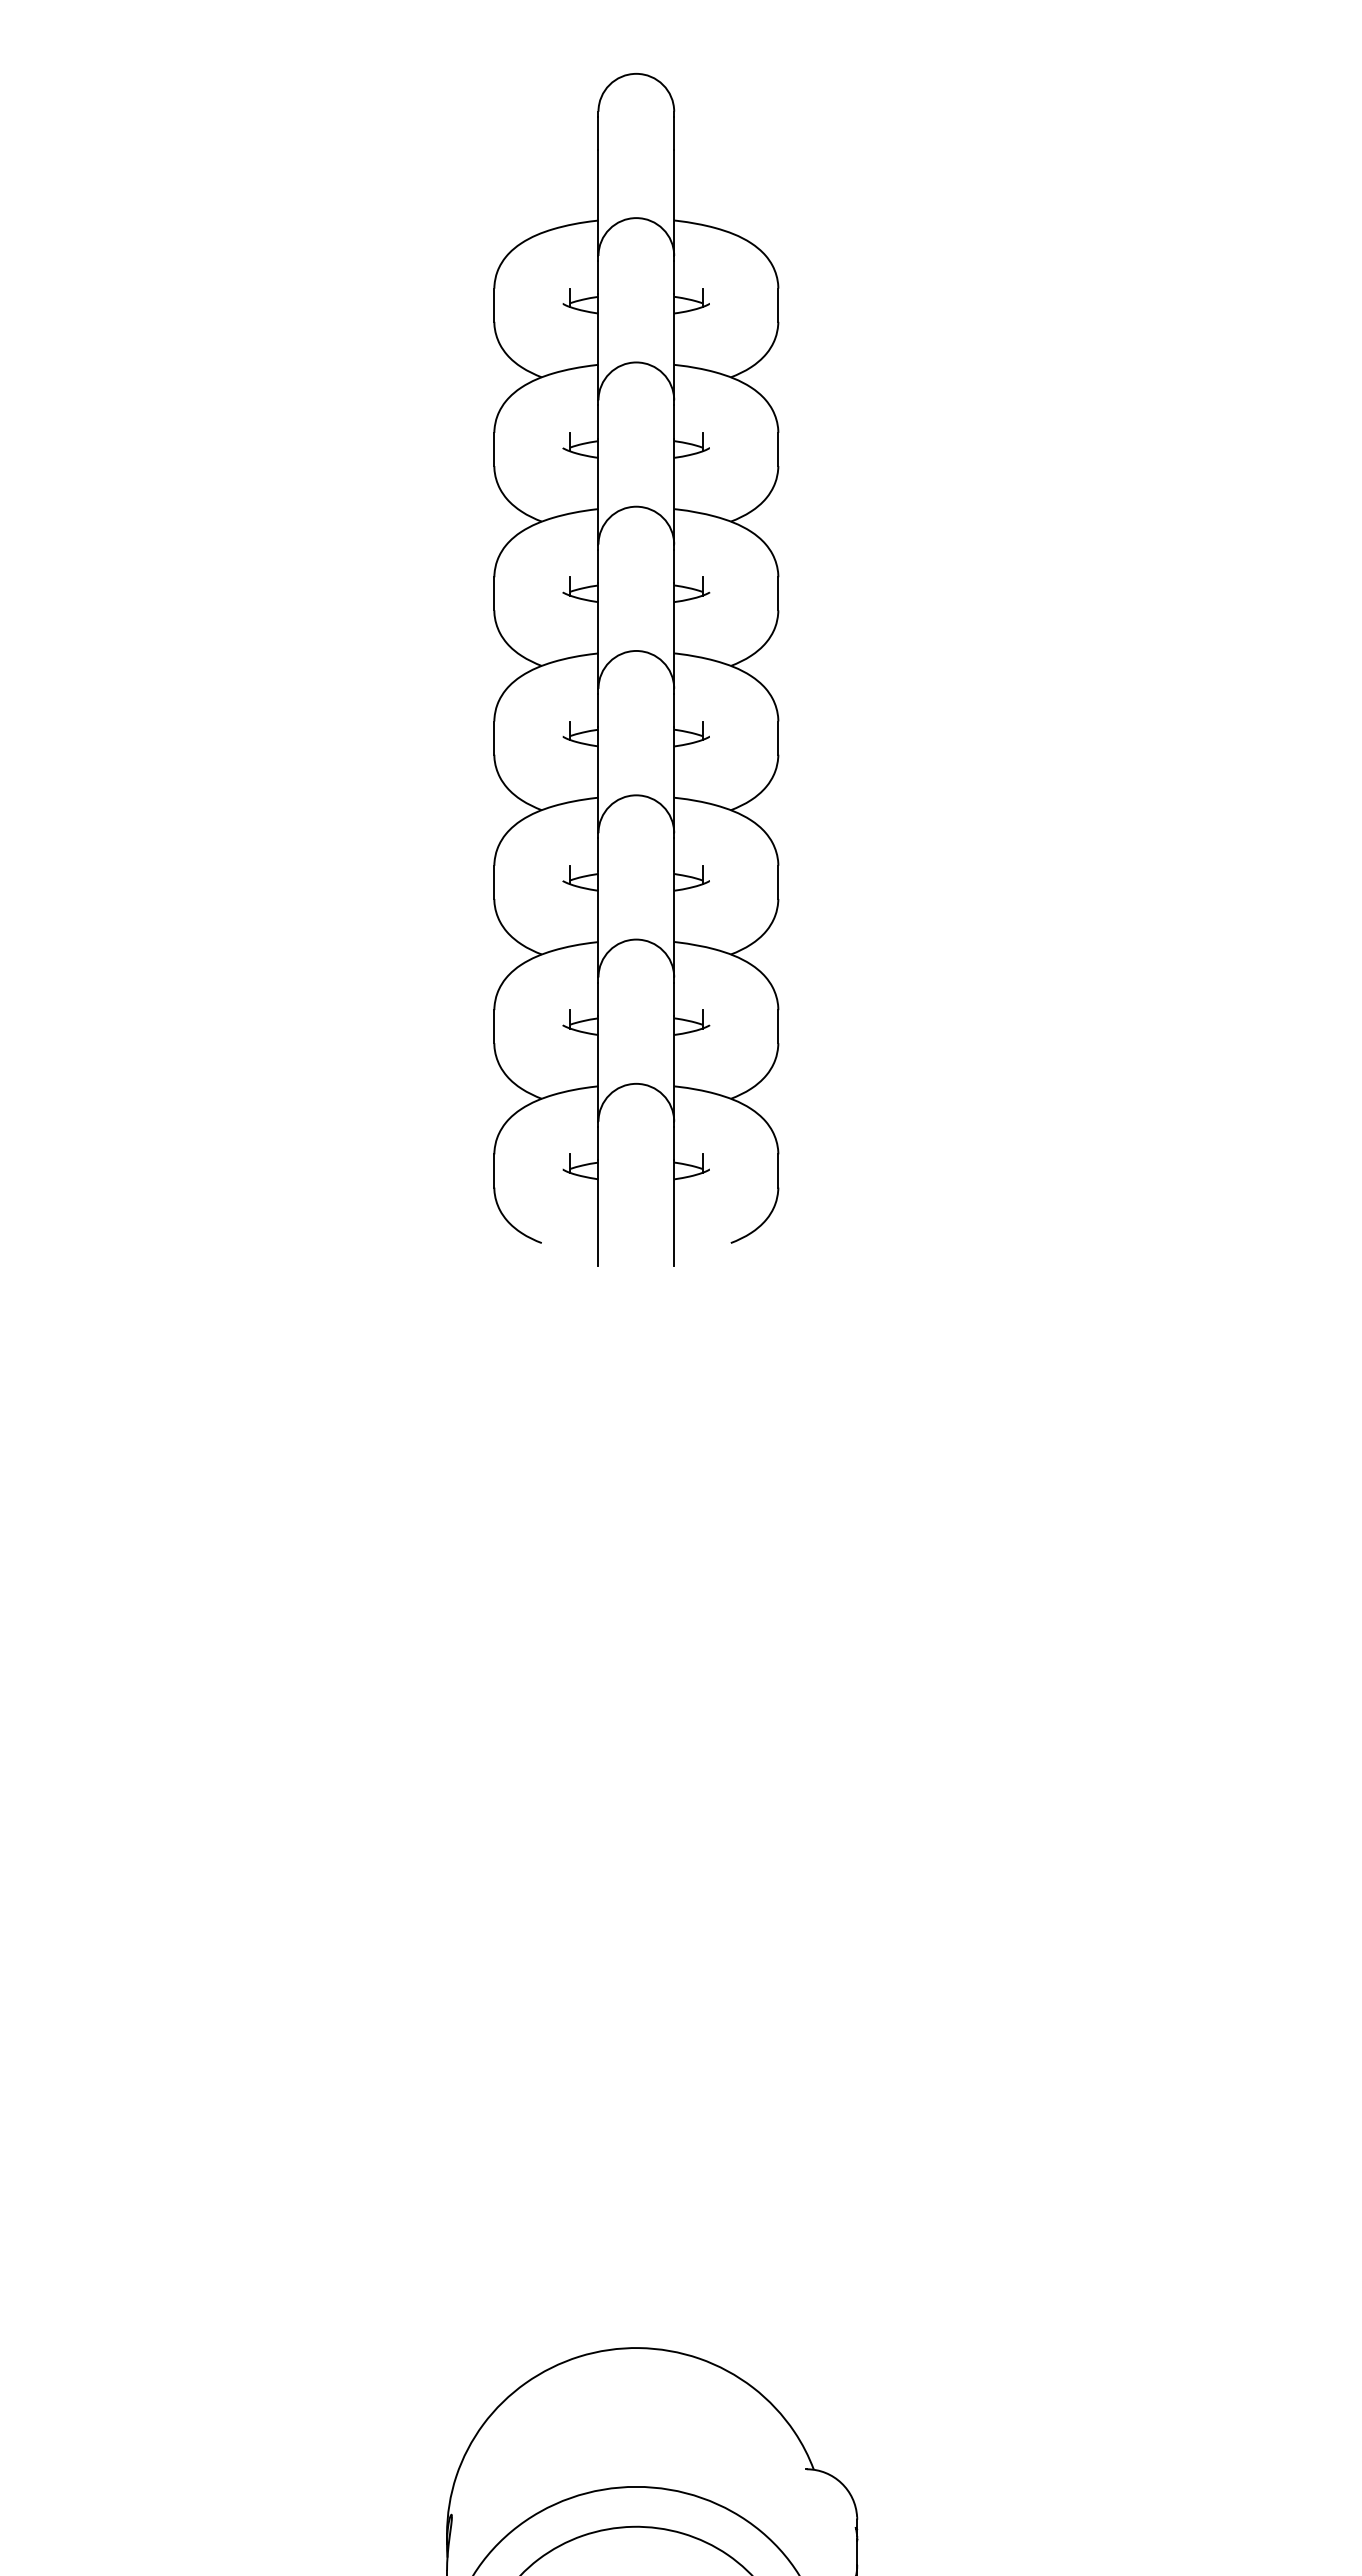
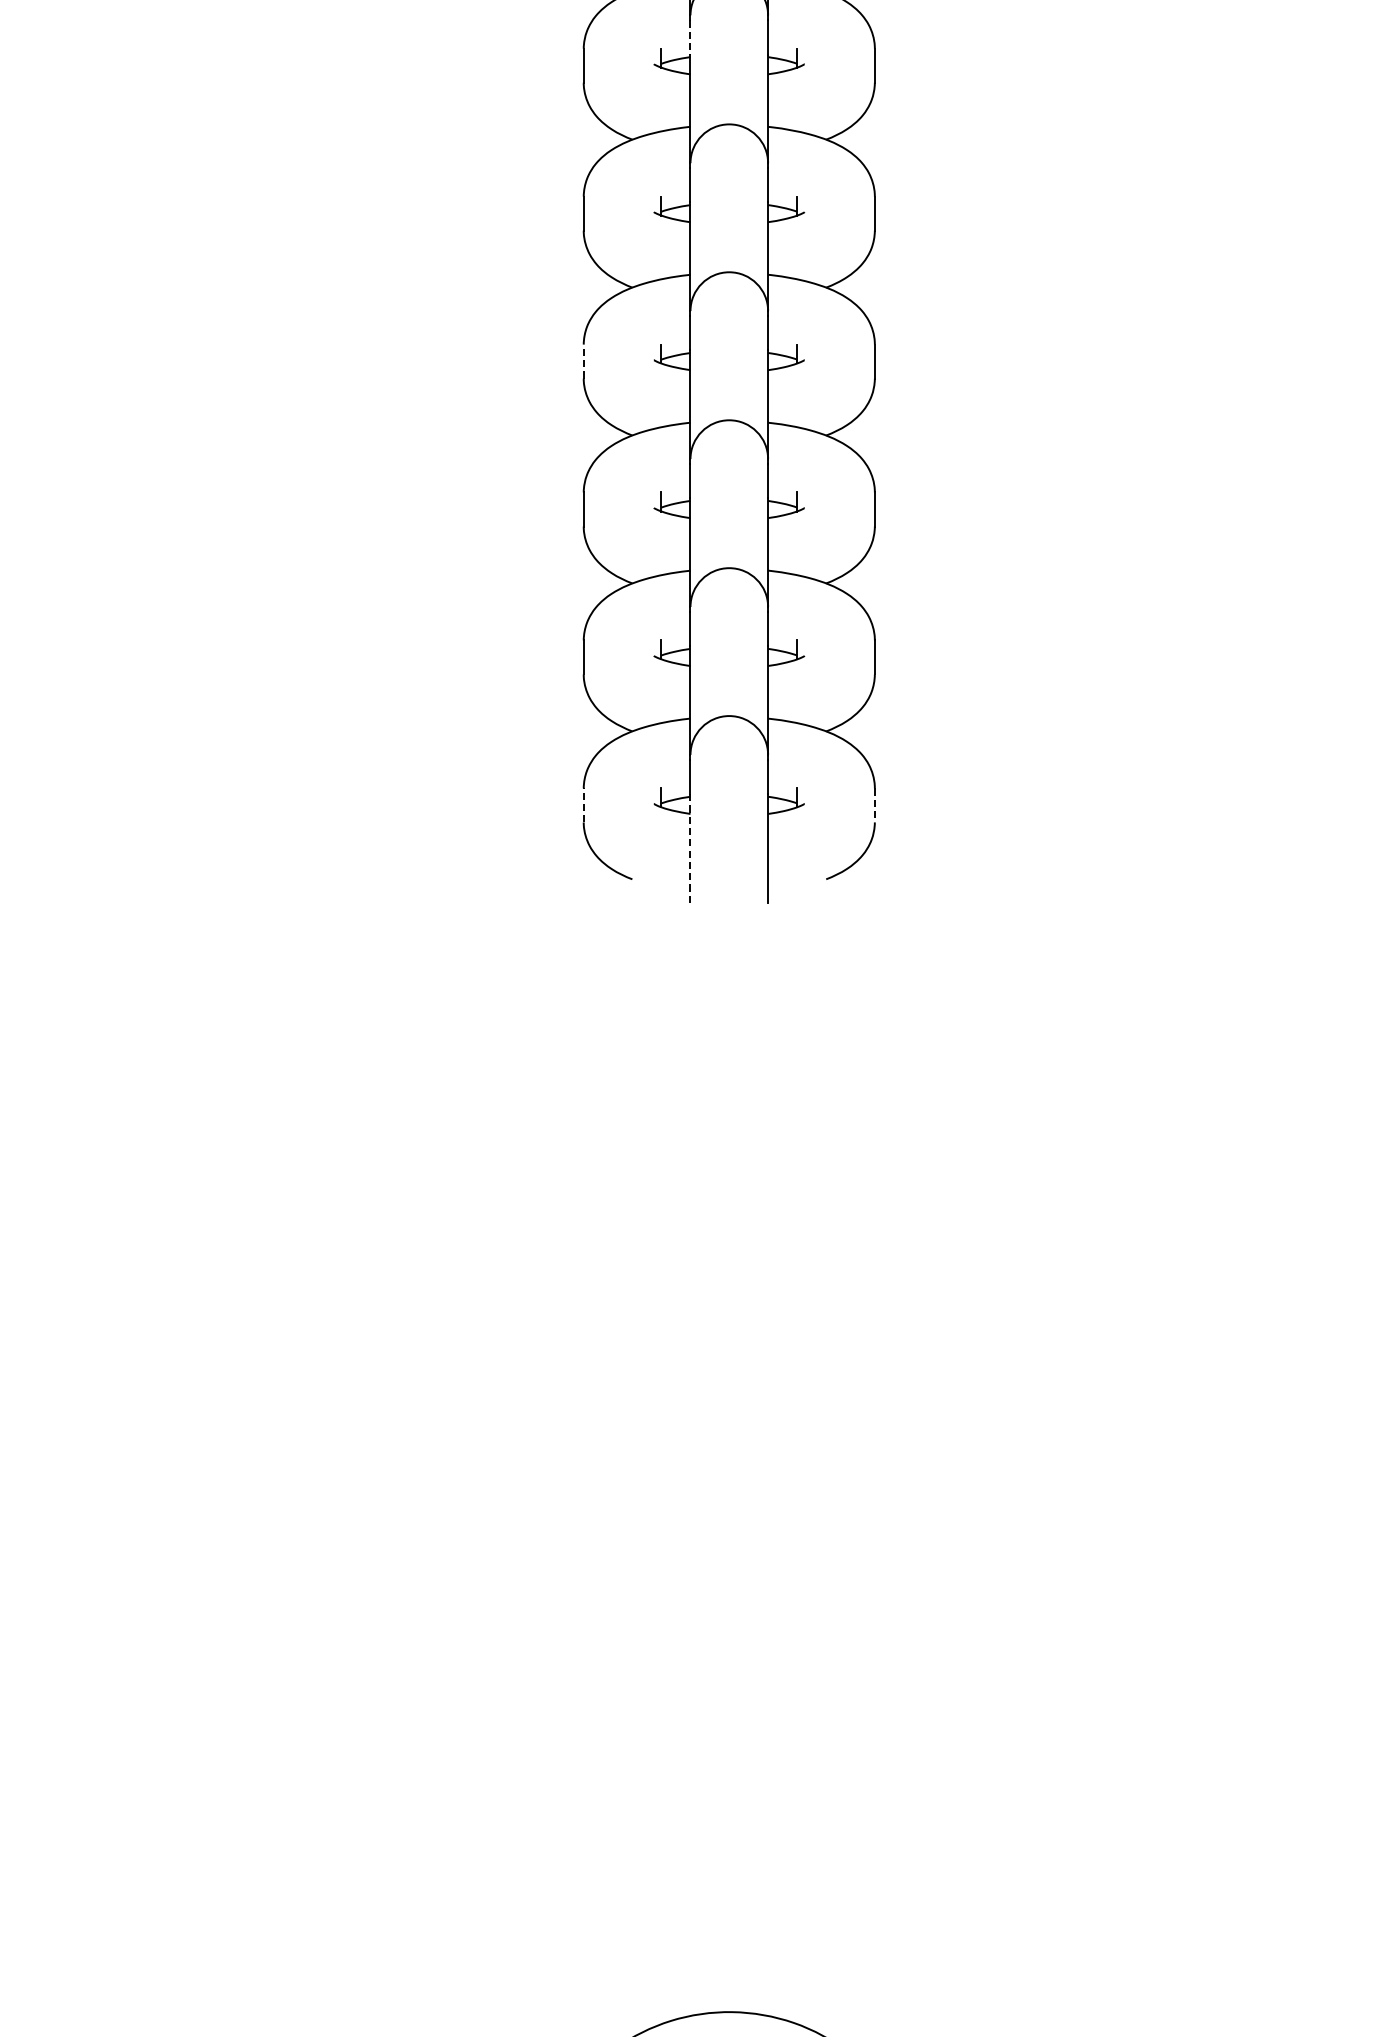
line: (598, 421) -> (690, 37), solid -> dashed
line: (494, 738) -> (583, 362), solid -> dashed
line: (494, 1170) -> (583, 804), solid -> dashed
line: (778, 1170) -> (875, 804), solid -> dashed
line: (598, 1213) -> (690, 848), solid -> dashed

